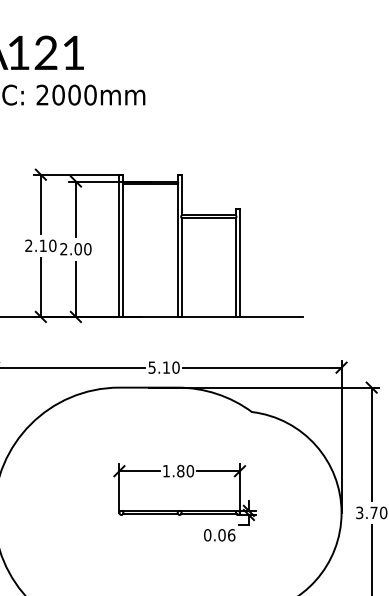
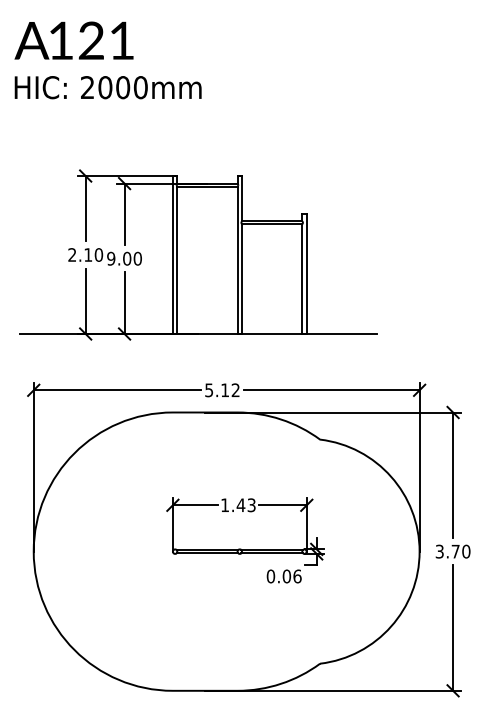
text: (64, 248) -> (111, 258), 2.00 -> 9.00
text: (175, 367) -> (235, 390), 5.10 -> 5.12
text: (184, 471) -> (245, 505), 1.80 -> 1.43

